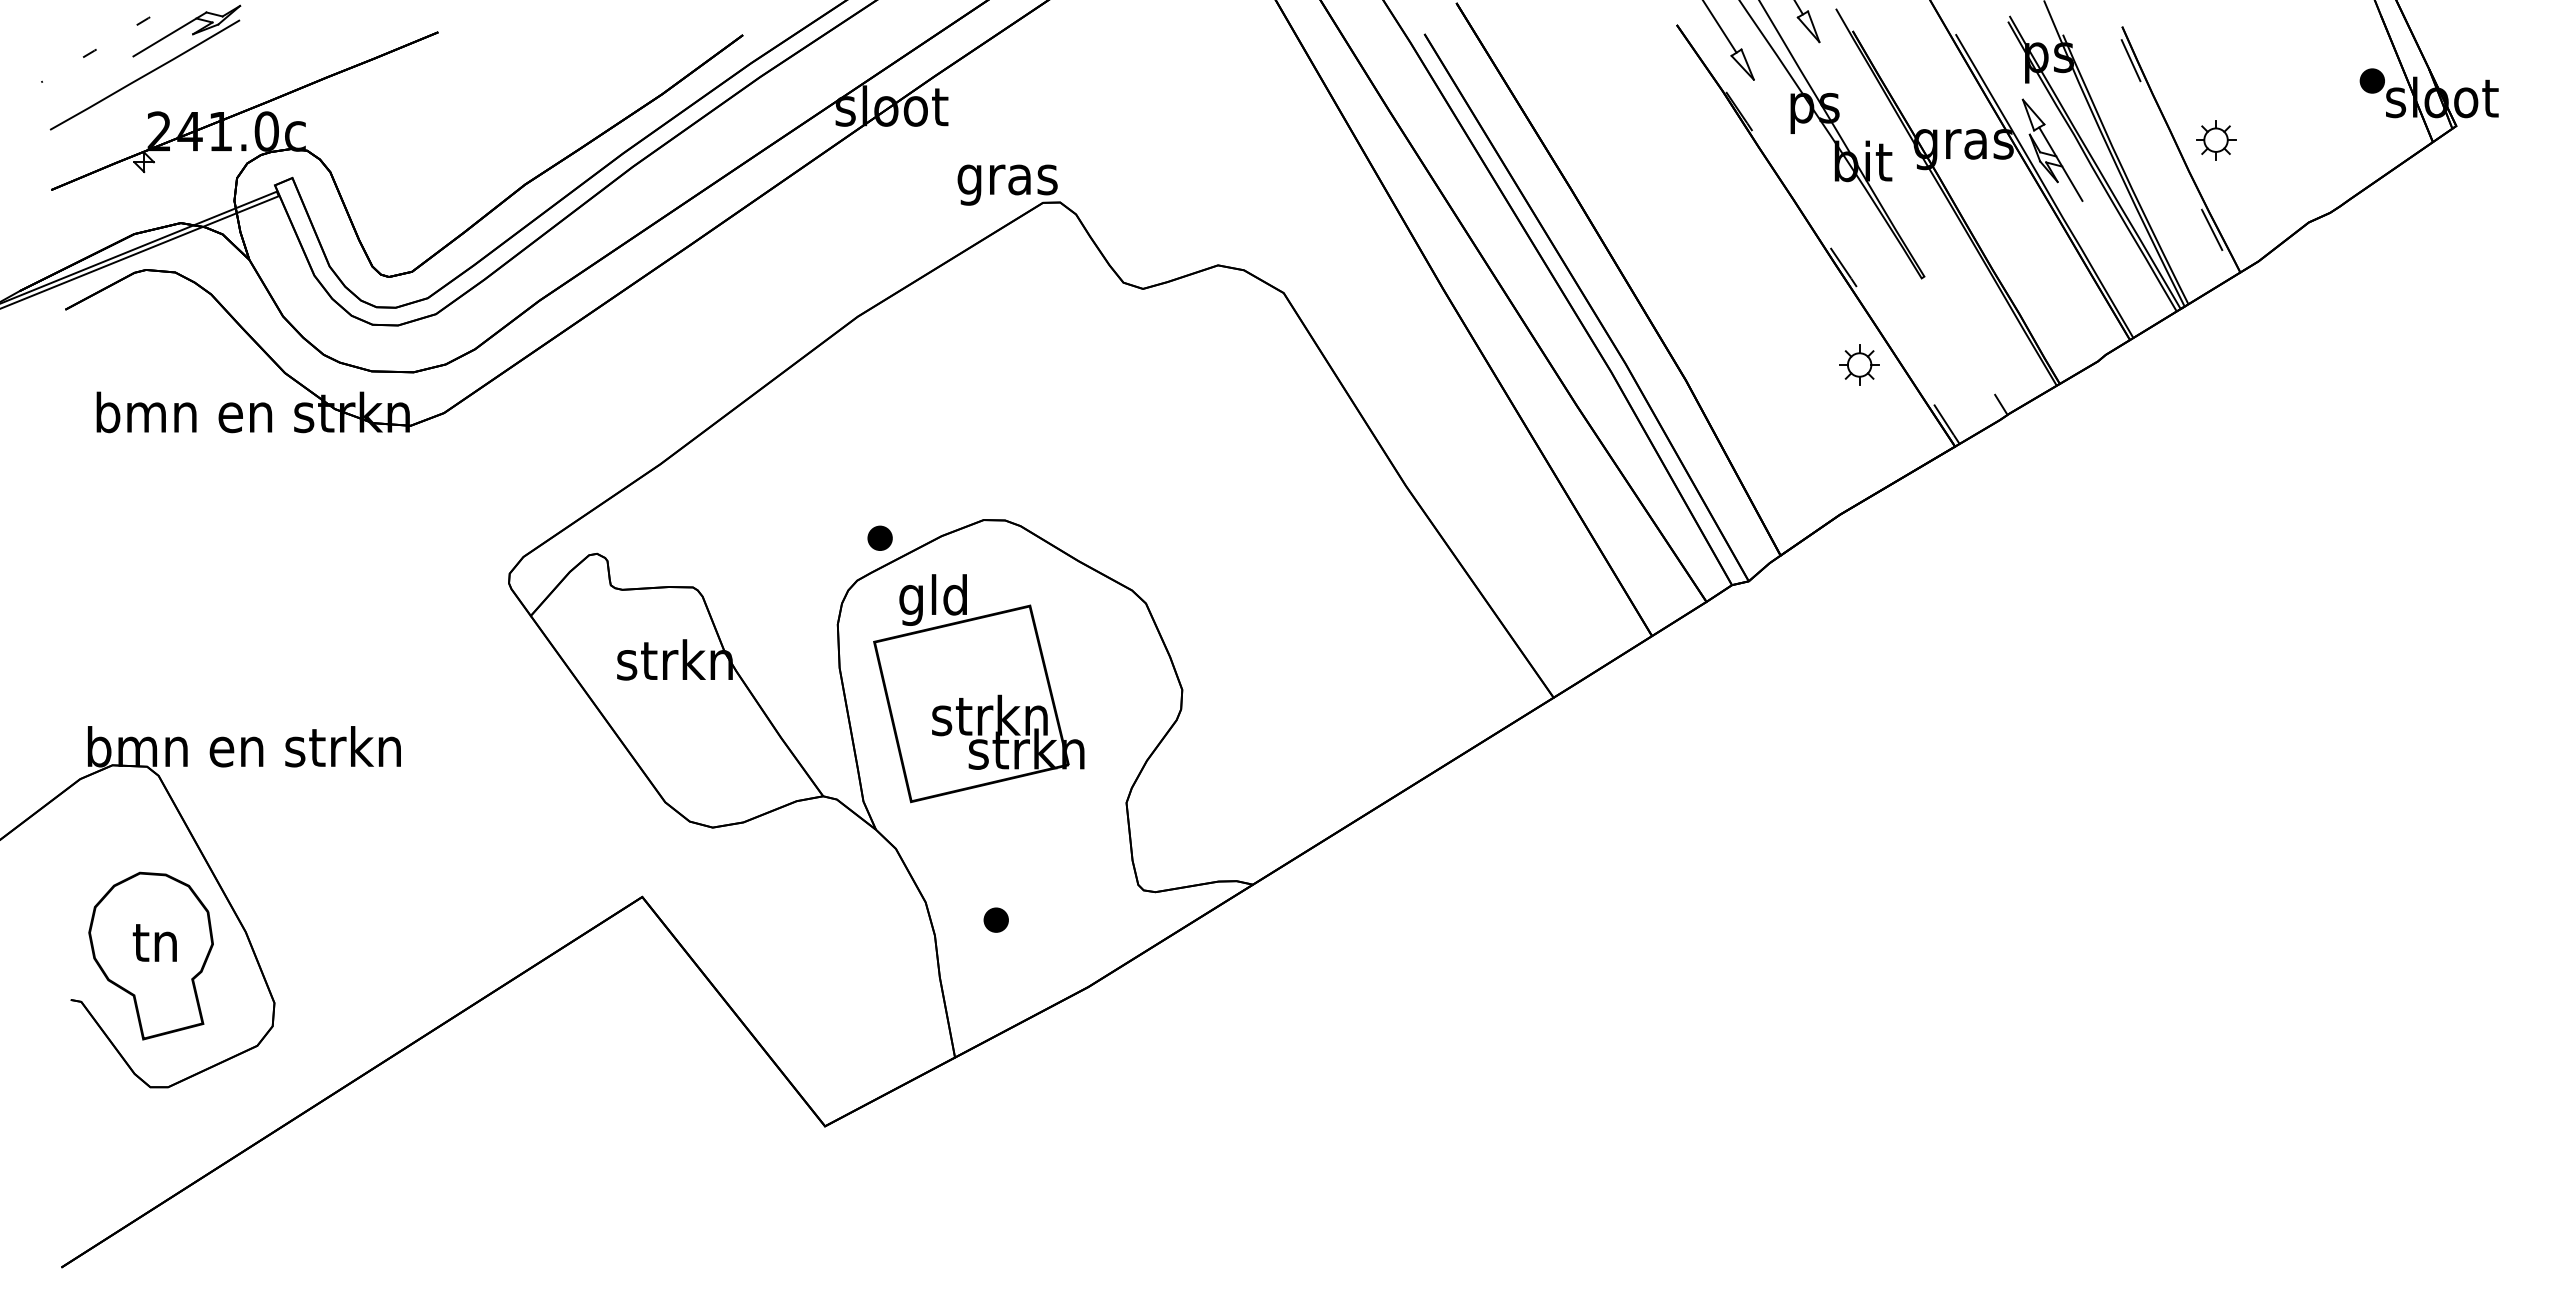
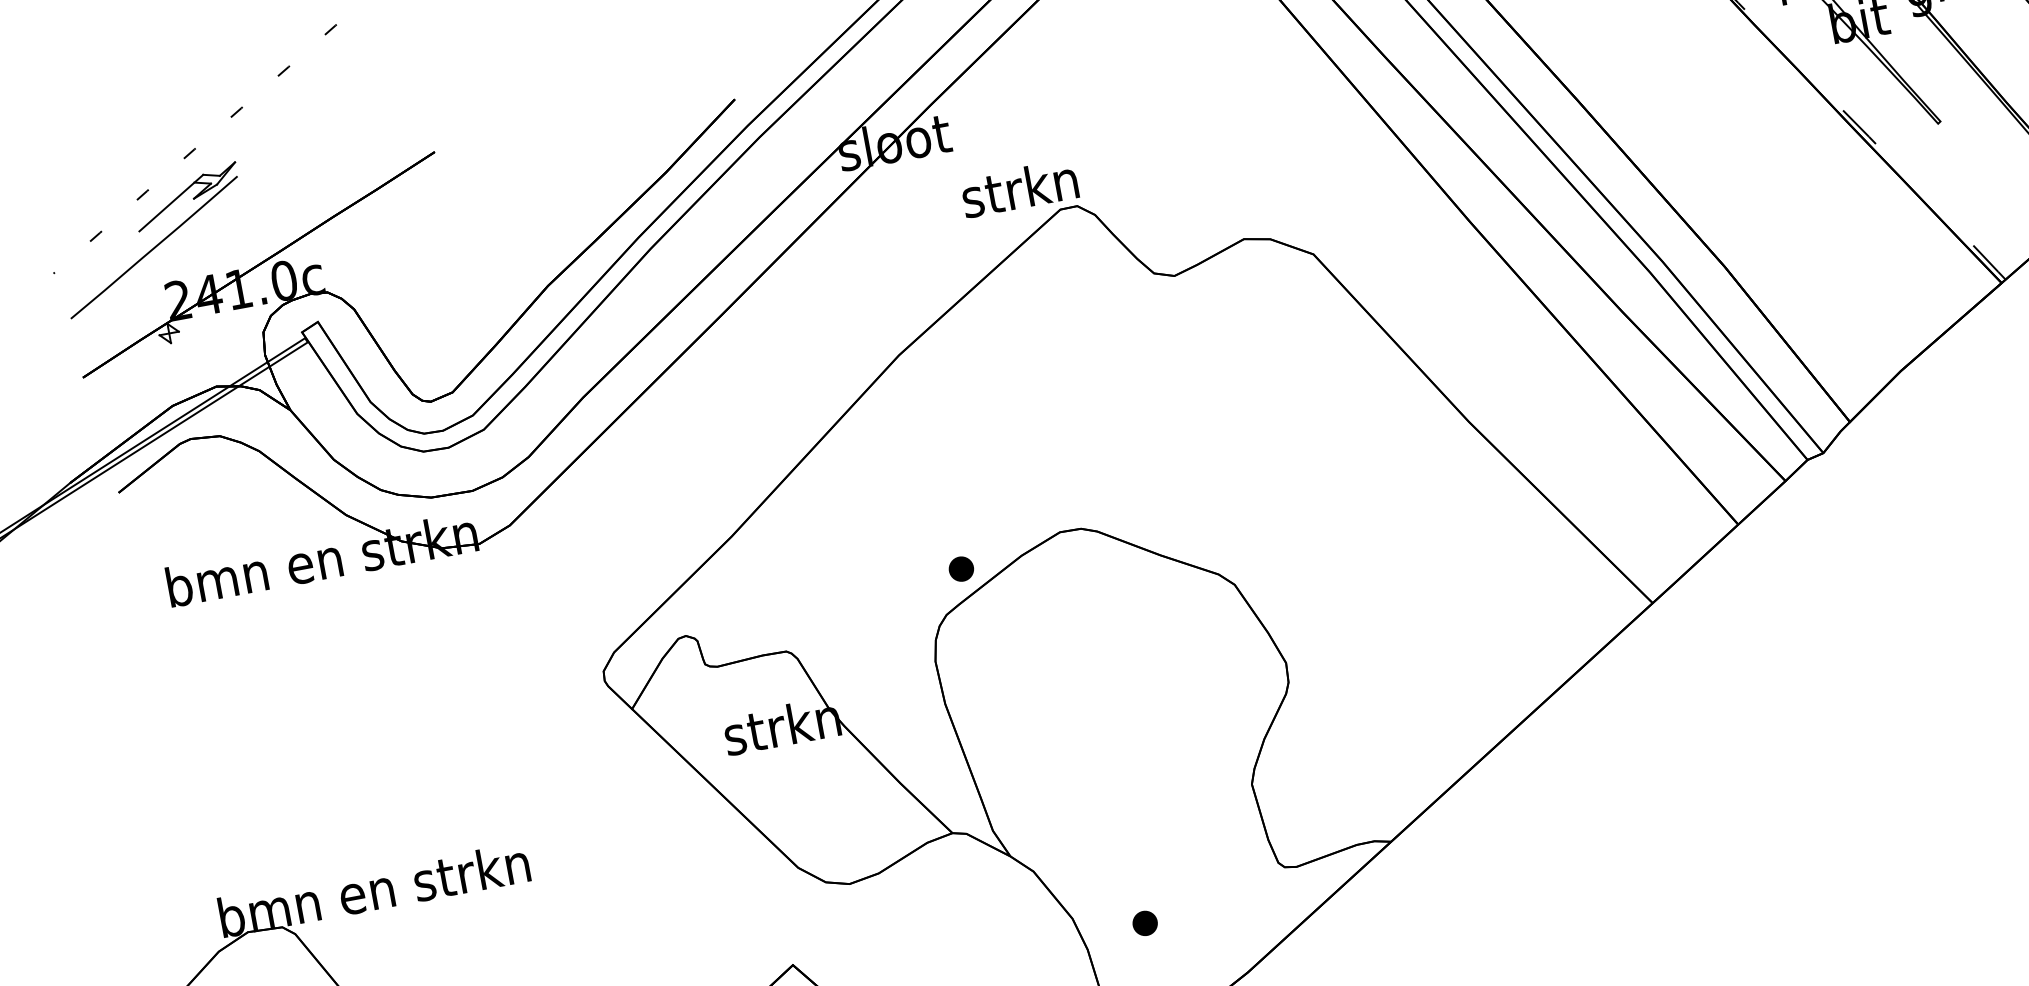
text: (1006, 179) -> (1020, 193), gras -> strkn
part: (1859, 364) -> (1892, 219), removed
part: (978, 688) -> (1085, 698), removed

